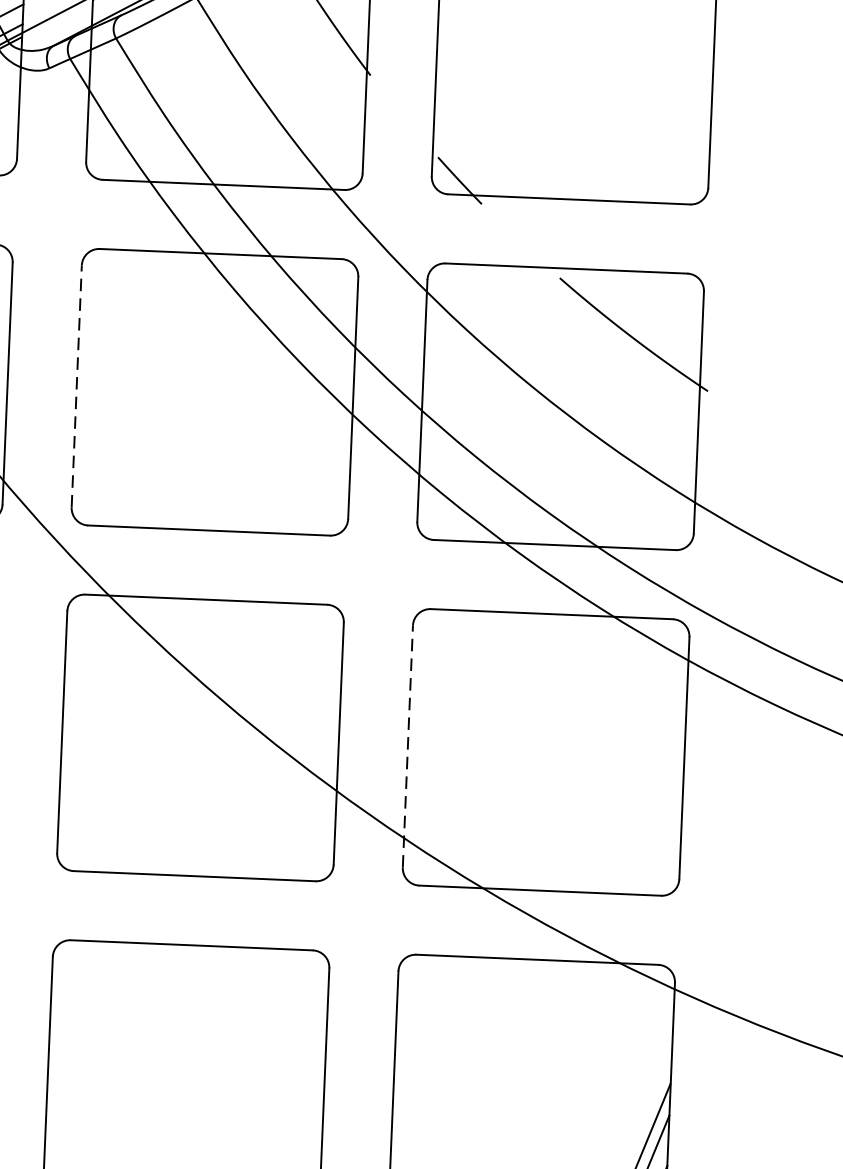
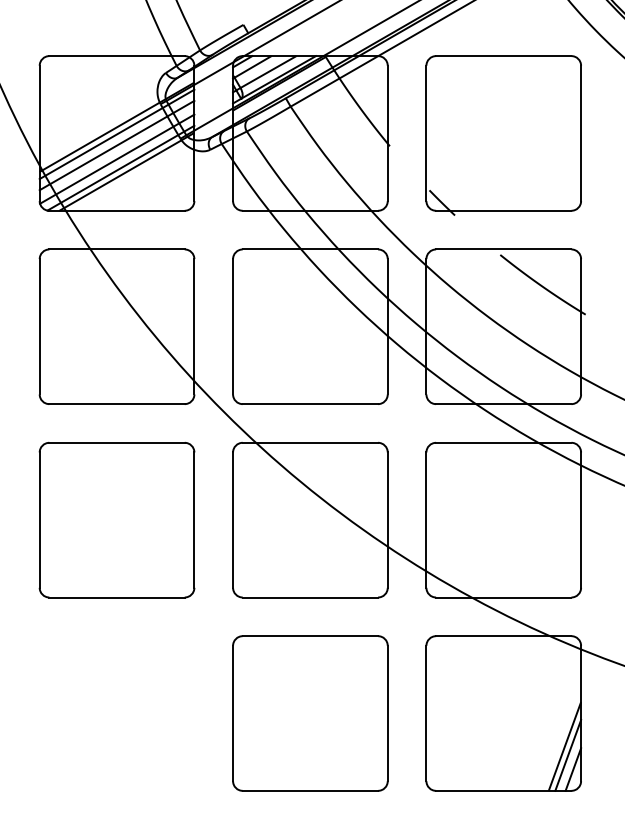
line: (77, 386) -> (233, 326), dashed -> solid
line: (407, 747) -> (426, 520), dashed -> solid

